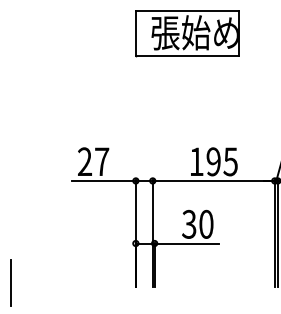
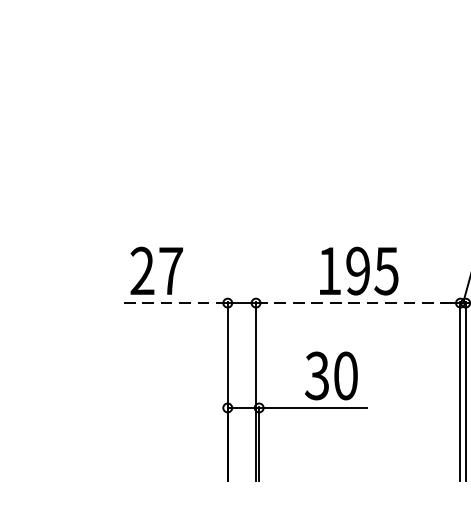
part: (187, 33) -> (314, 56), removed
line: (103, 180) -> (173, 302), solid -> dashed
line: (213, 180) -> (357, 302), solid -> dashed
line: (10, 282) -> (17, 473), removed

